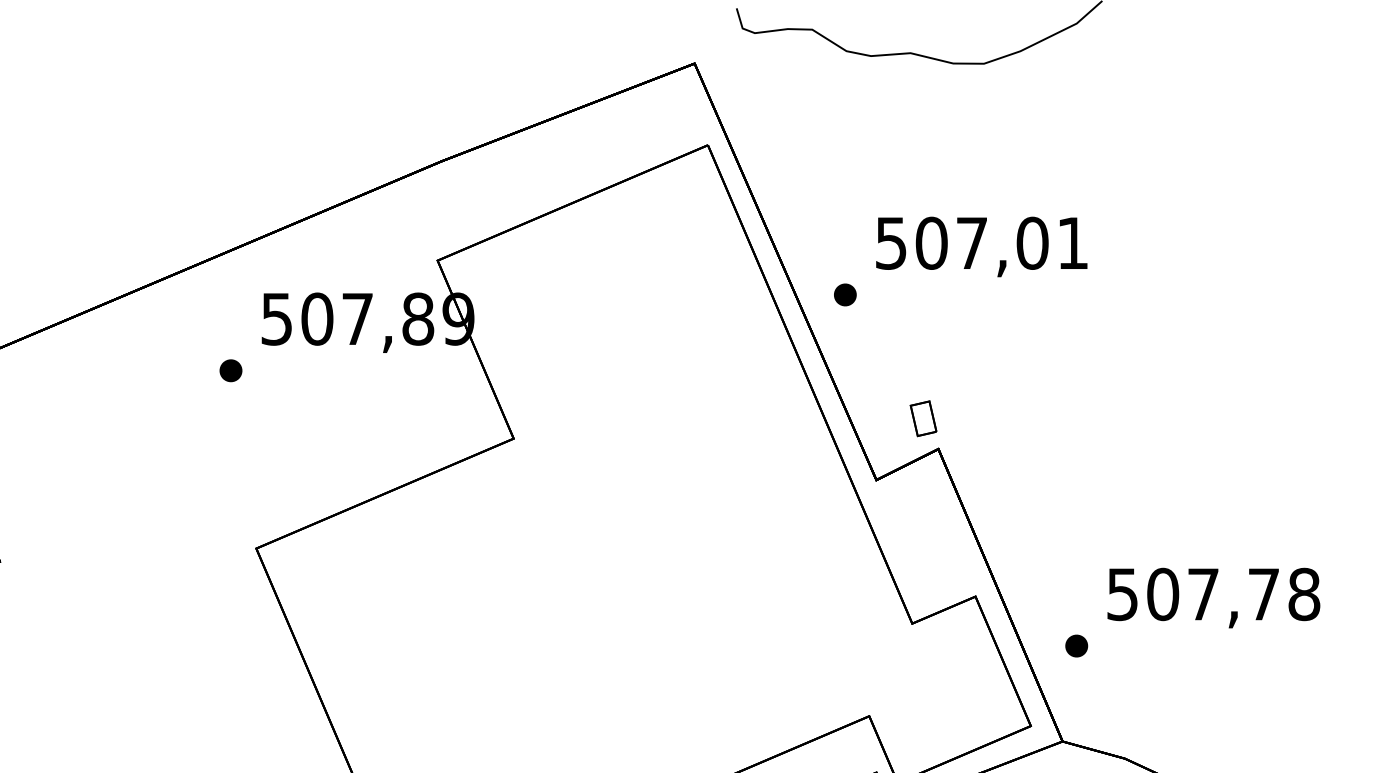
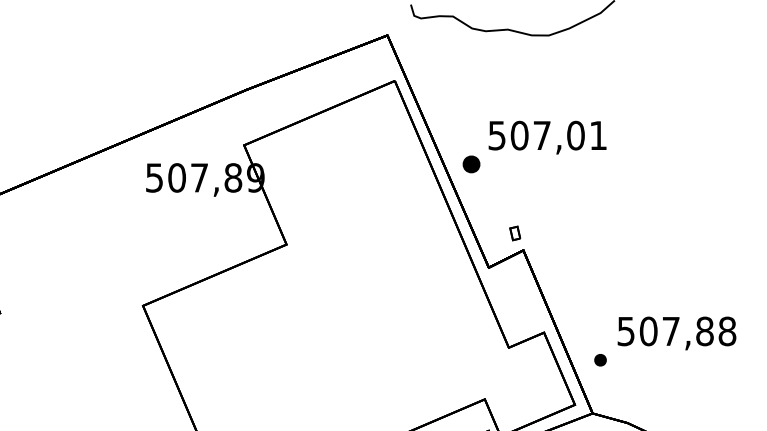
part: (845, 295) -> (471, 164), size x1.4
part: (230, 370) -> (128, 206), removed
part: (924, 418) -> (515, 233), size x0.7
text: (1263, 594) -> (704, 331), 507,78 -> 507,88

